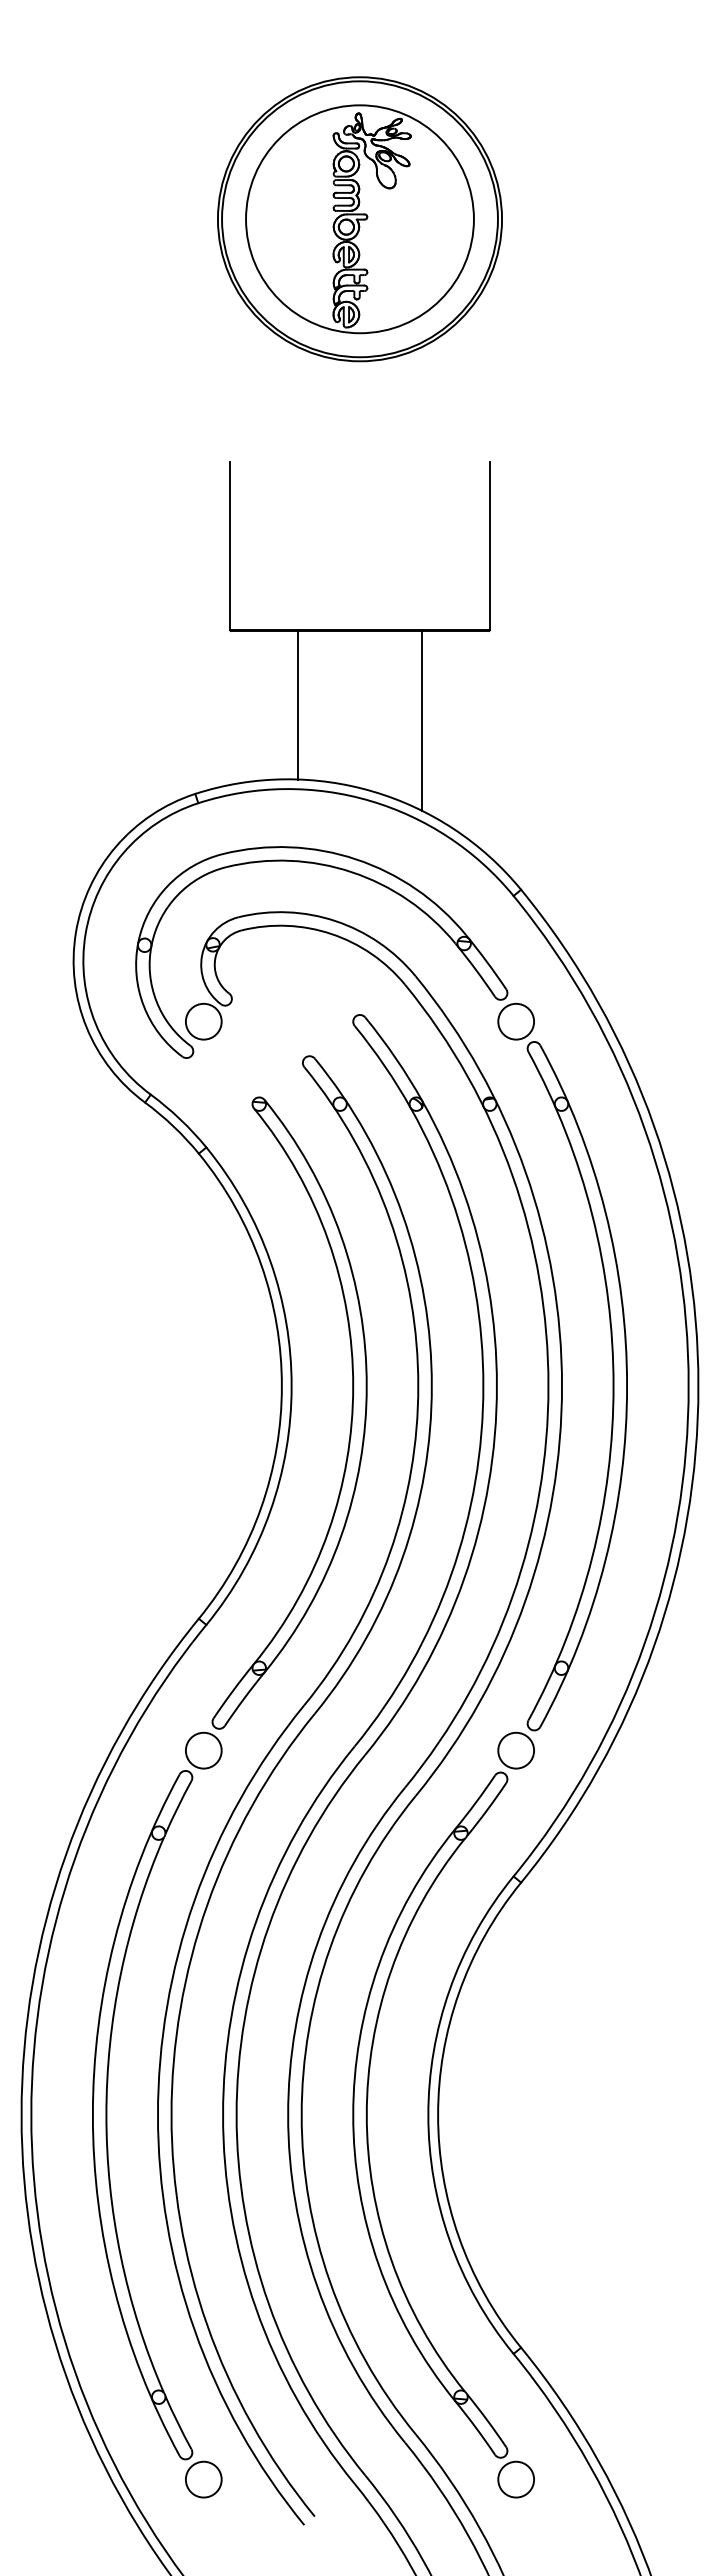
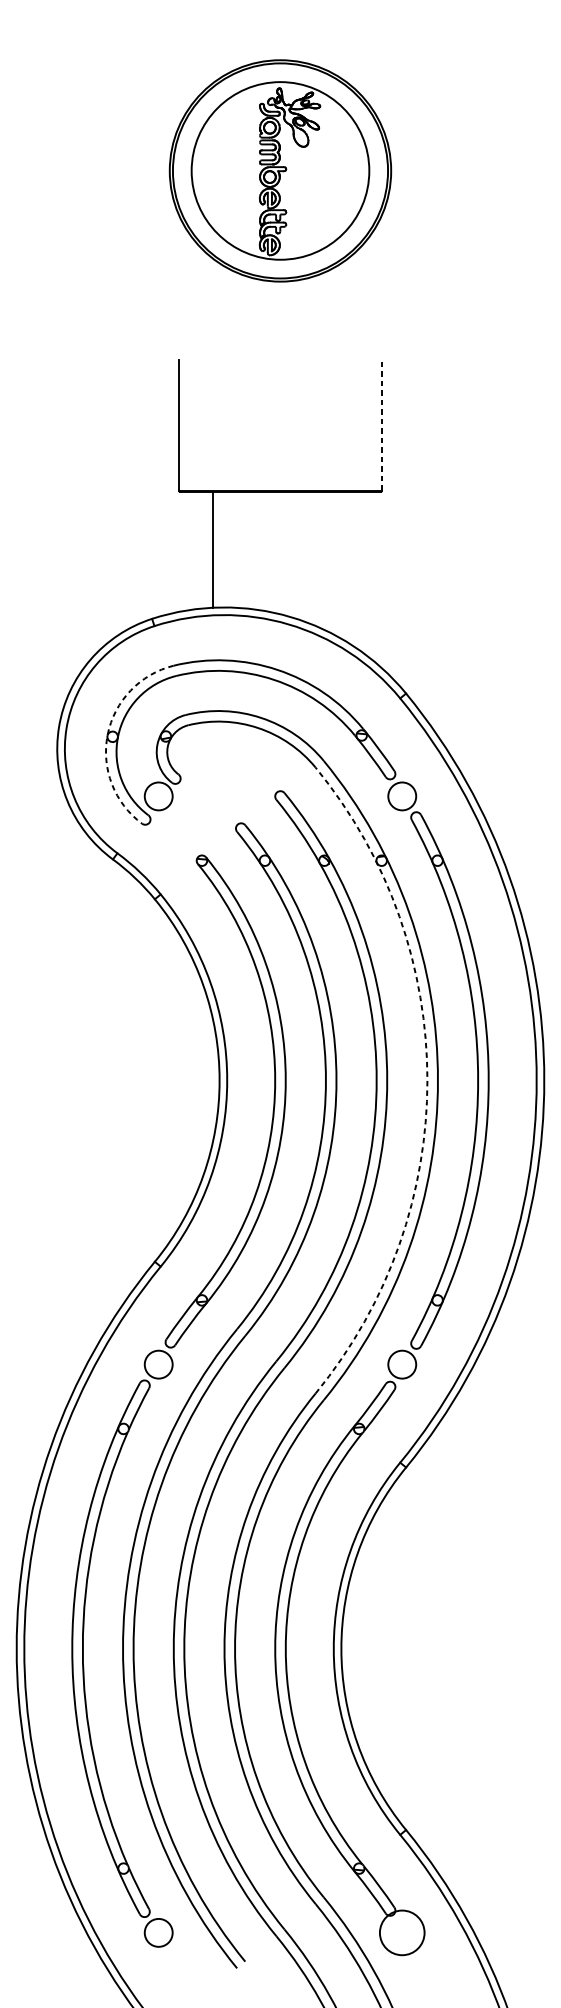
line: (490, 545) -> (382, 425), solid -> dashed
line: (298, 705) -> (213, 549), moved
line: (421, 720) -> (328, 561), removed
arc: (138, 942) -> (107, 734), solid -> dashed
arc: (548, 1386) -> (427, 1080), solid -> dashed
circle: (516, 2479) -> (402, 1932), size x1.6

